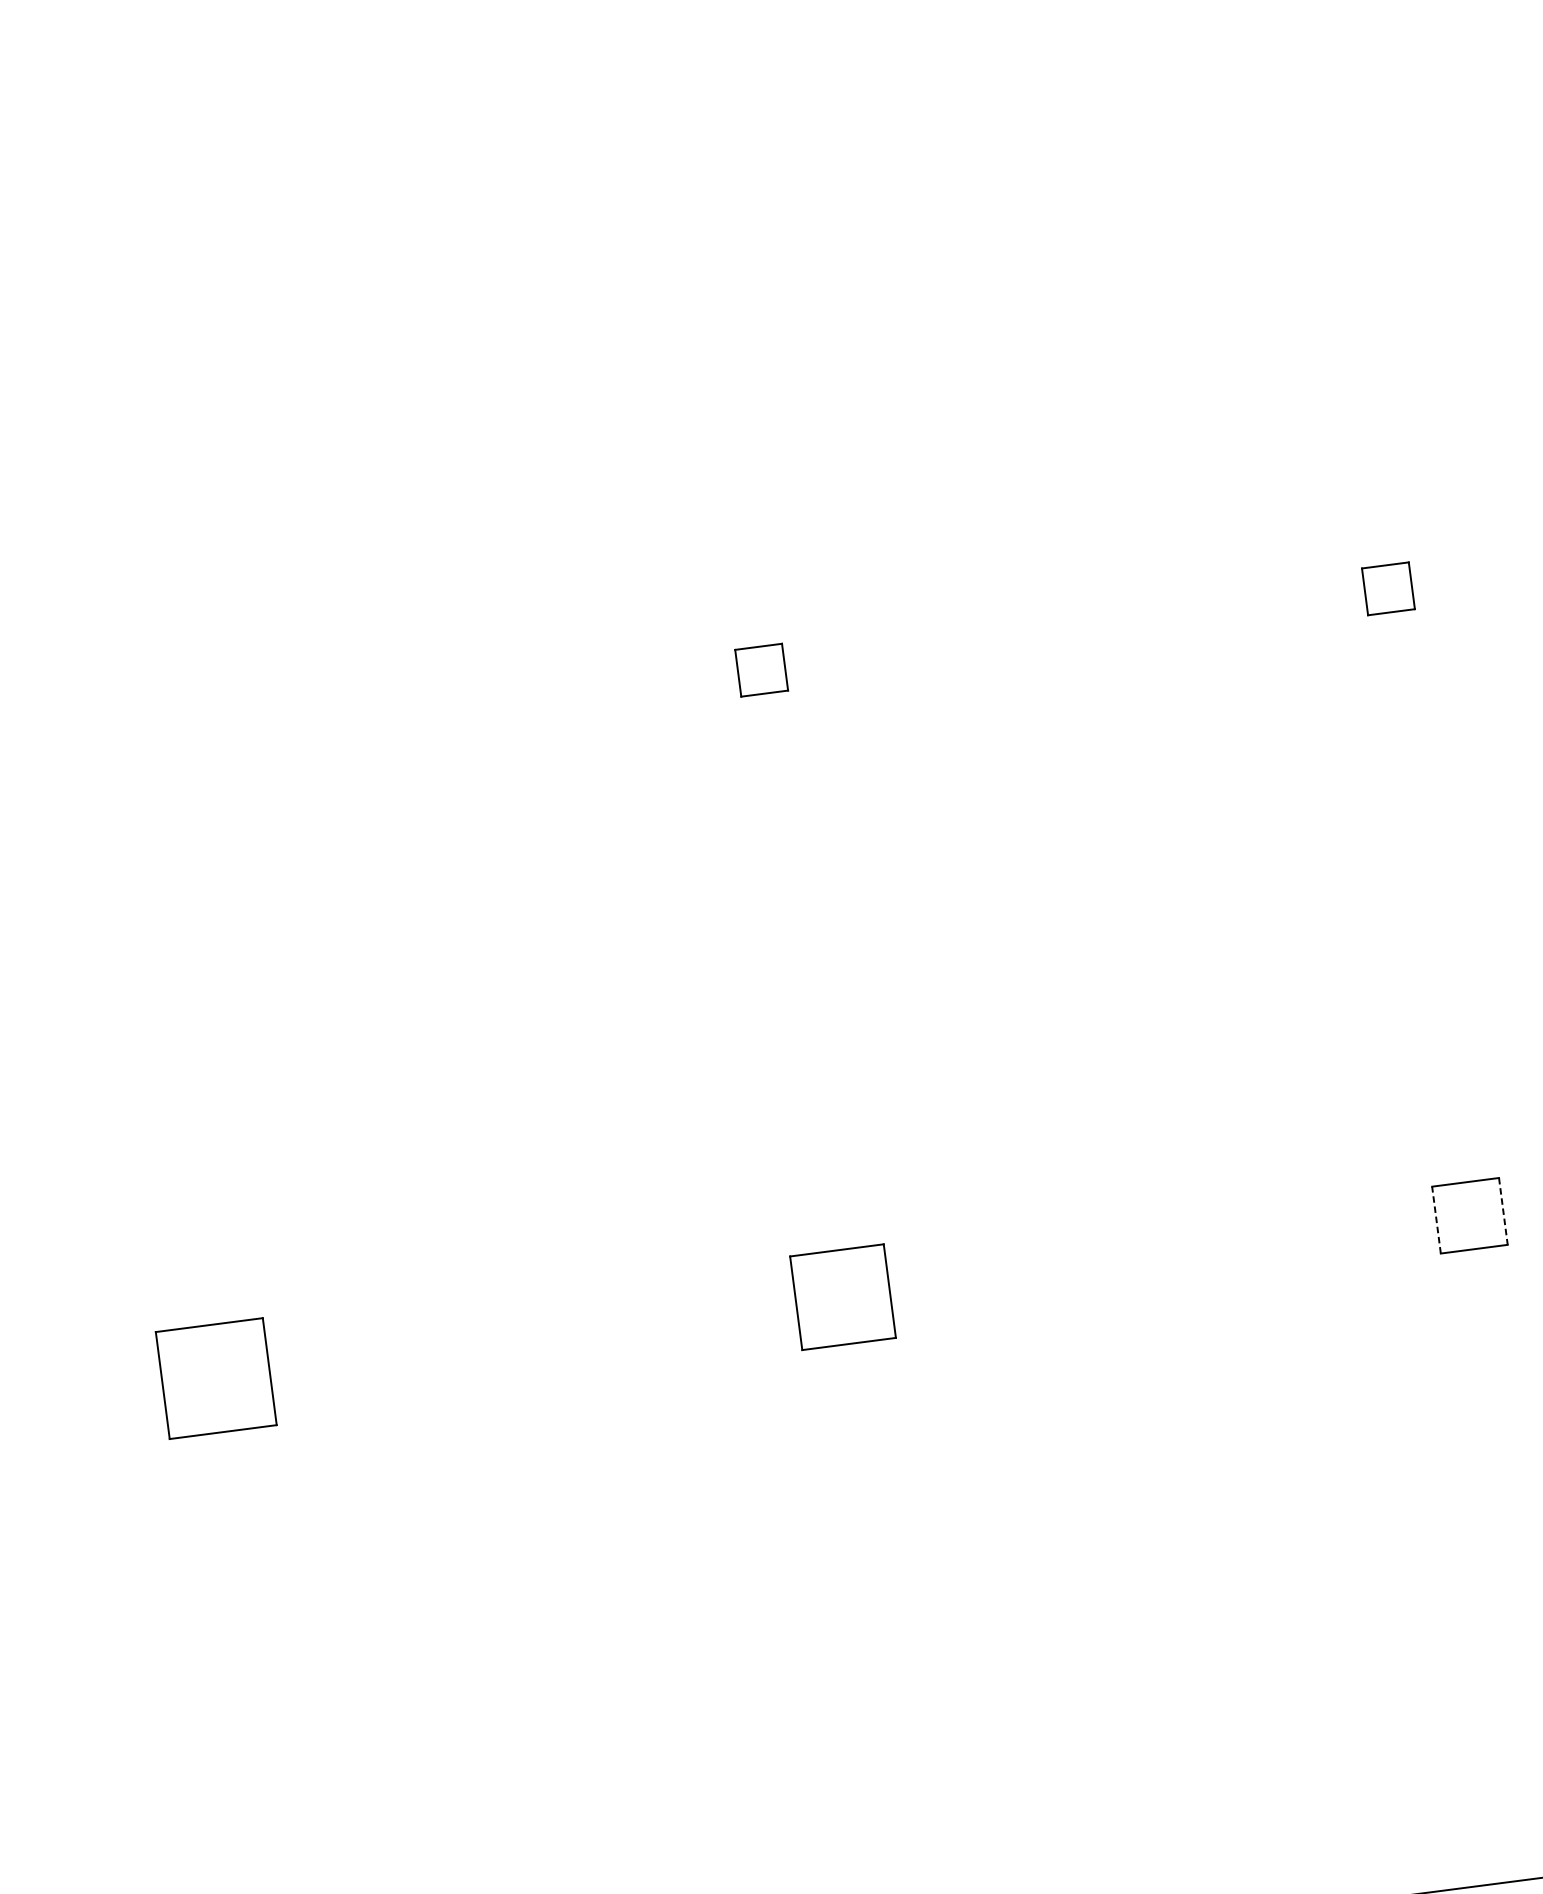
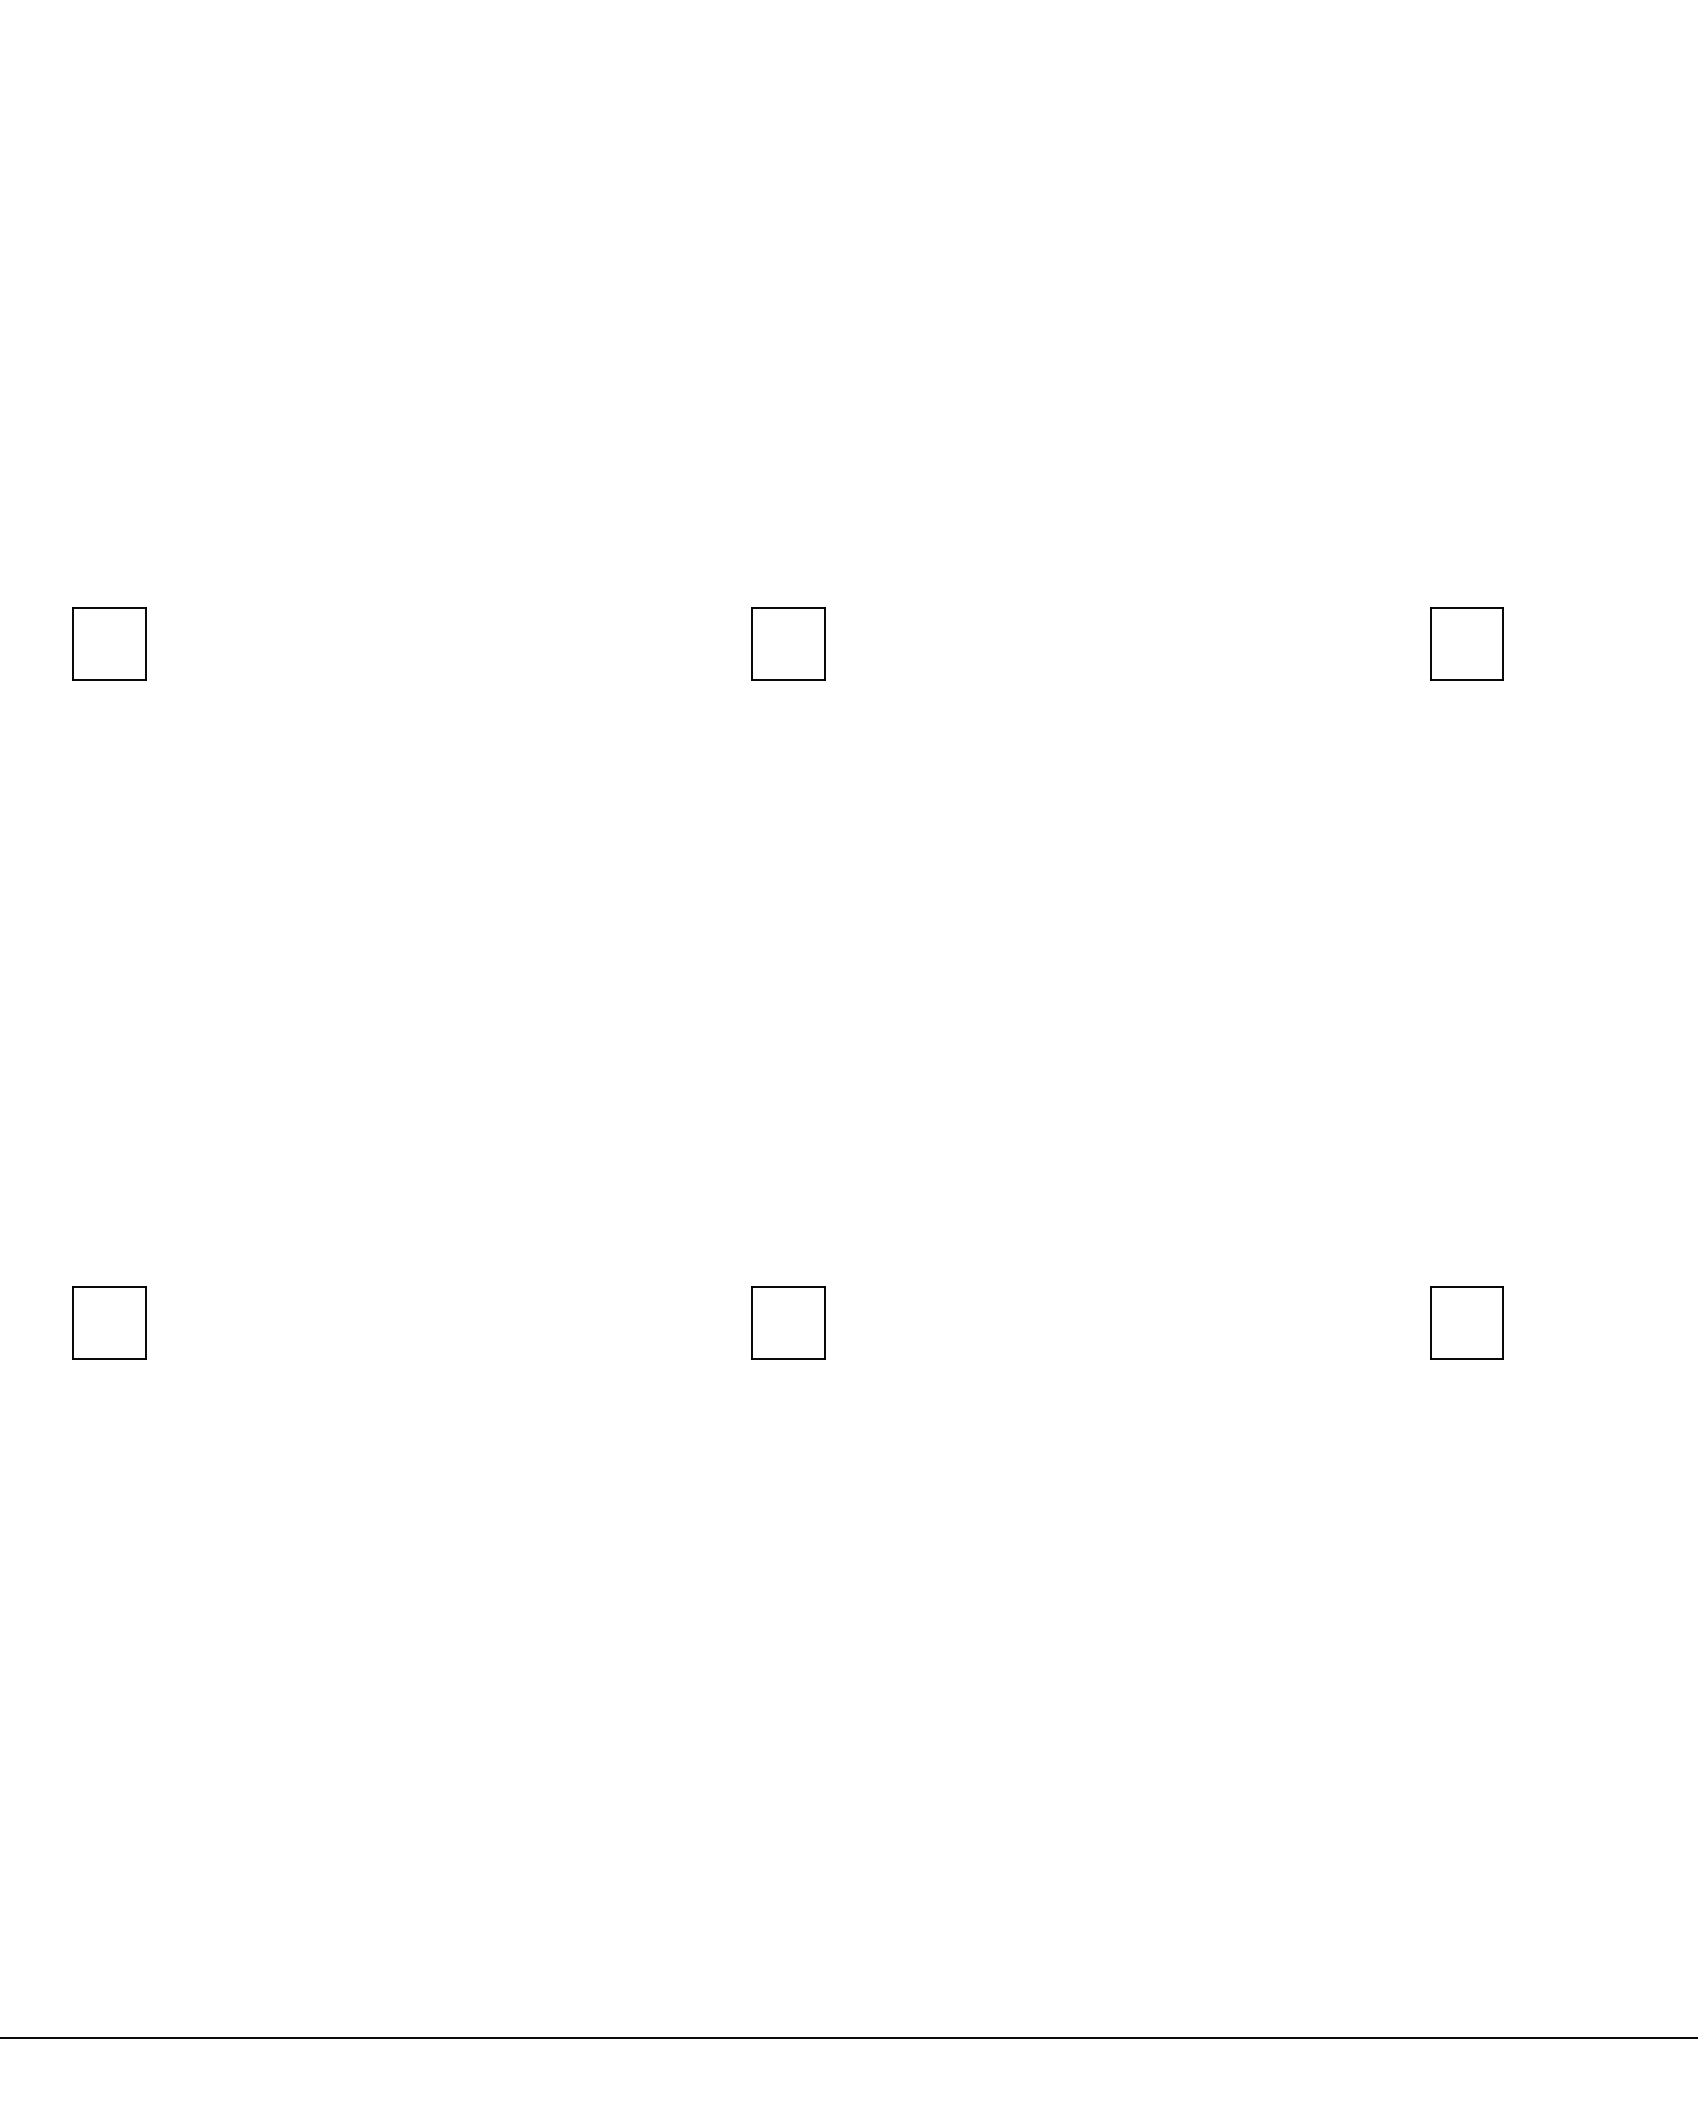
part: (1387, 588) -> (1466, 643), size x1.43
part: (761, 669) -> (788, 643), size x1.43
part: (134, 751) -> (109, 643), added
line: (1503, 1211) -> (1503, 1323), dashed -> solid
line: (1435, 1219) -> (1430, 1322), dashed -> solid
part: (843, 1296) -> (788, 1322), size x0.71
part: (215, 1378) -> (109, 1322), size x0.62

